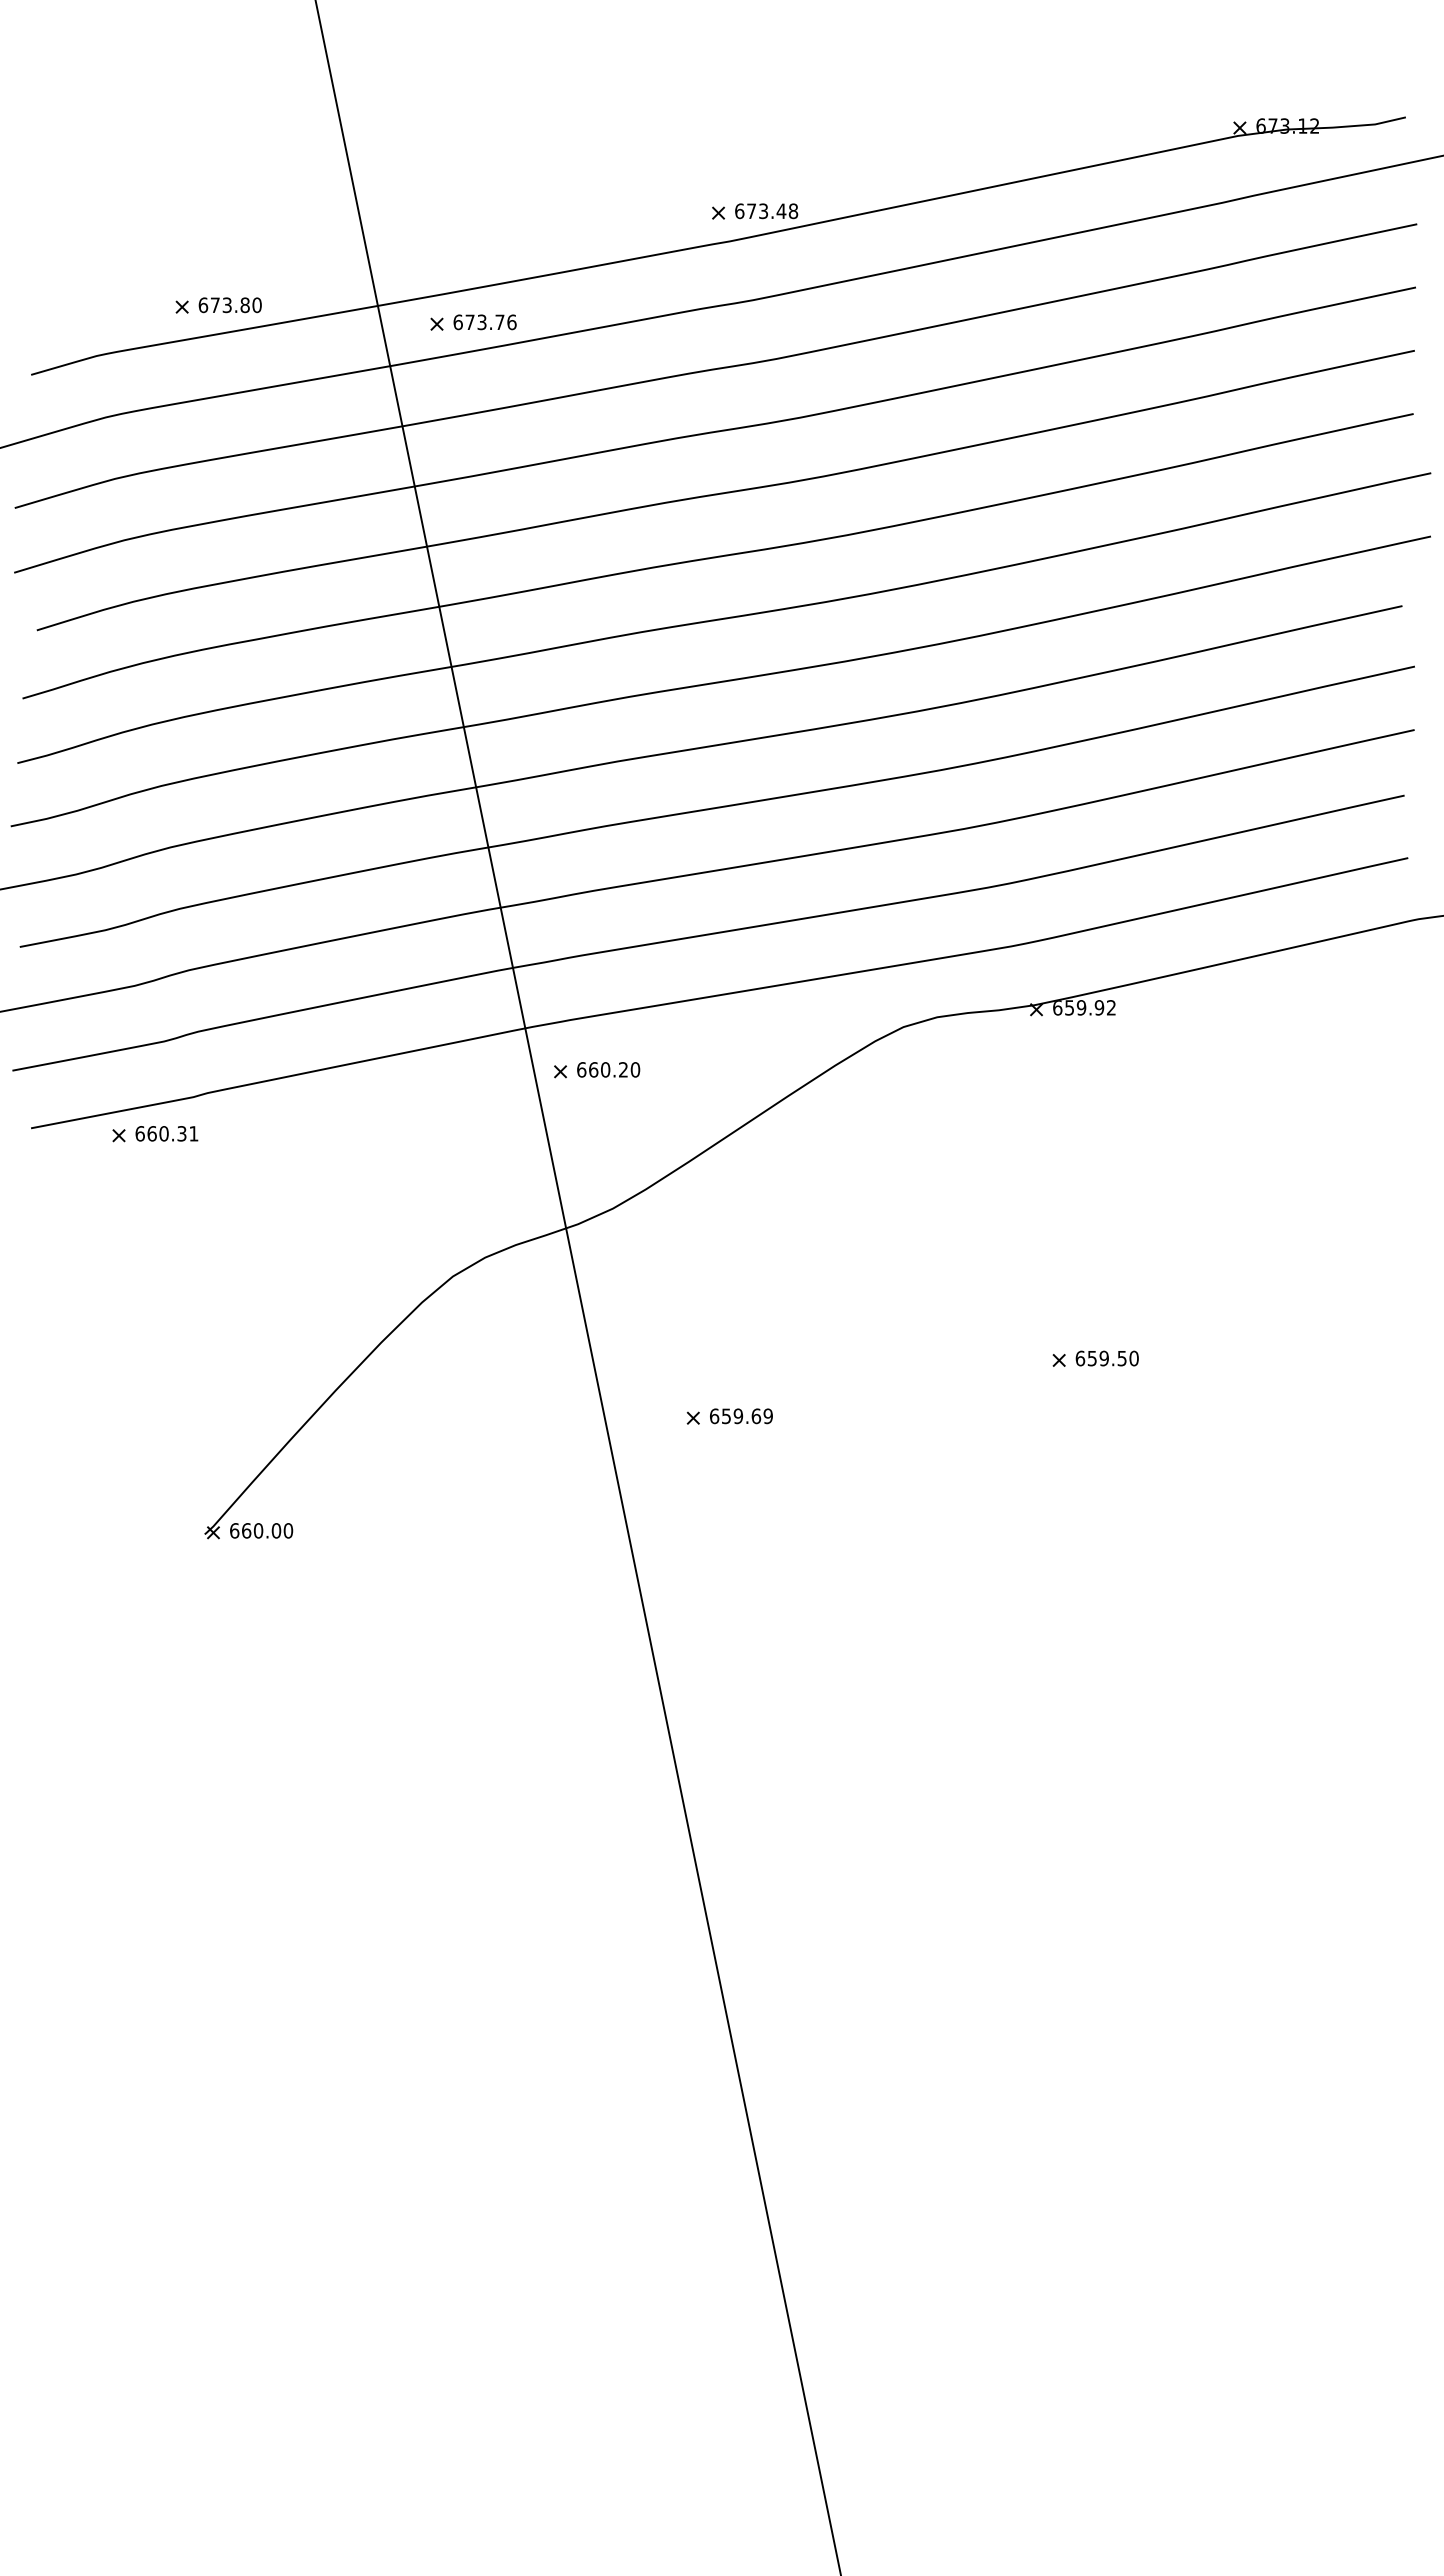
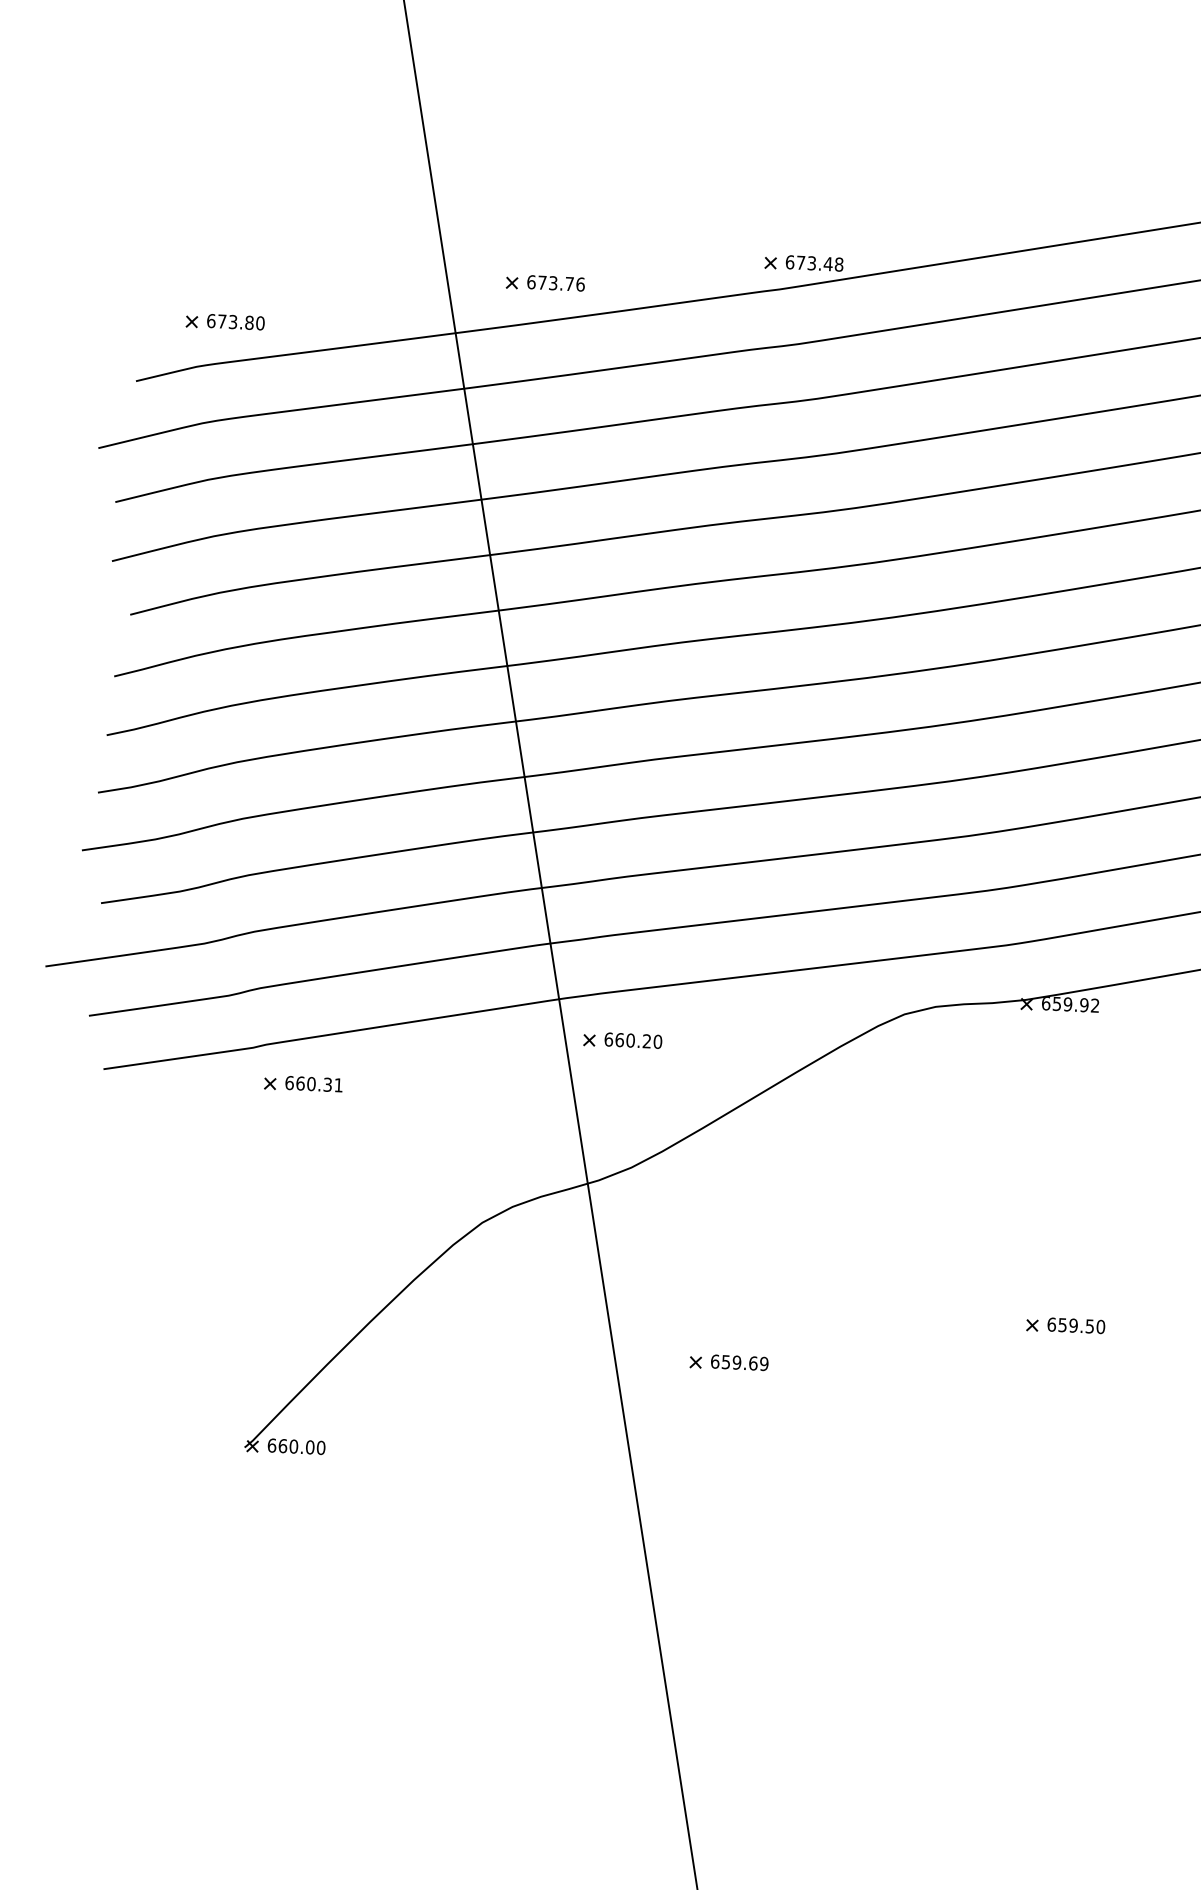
part: (218, 305) -> (225, 321), moved
part: (473, 322) -> (545, 283), moved
part: (155, 1134) -> (303, 1084), moved

